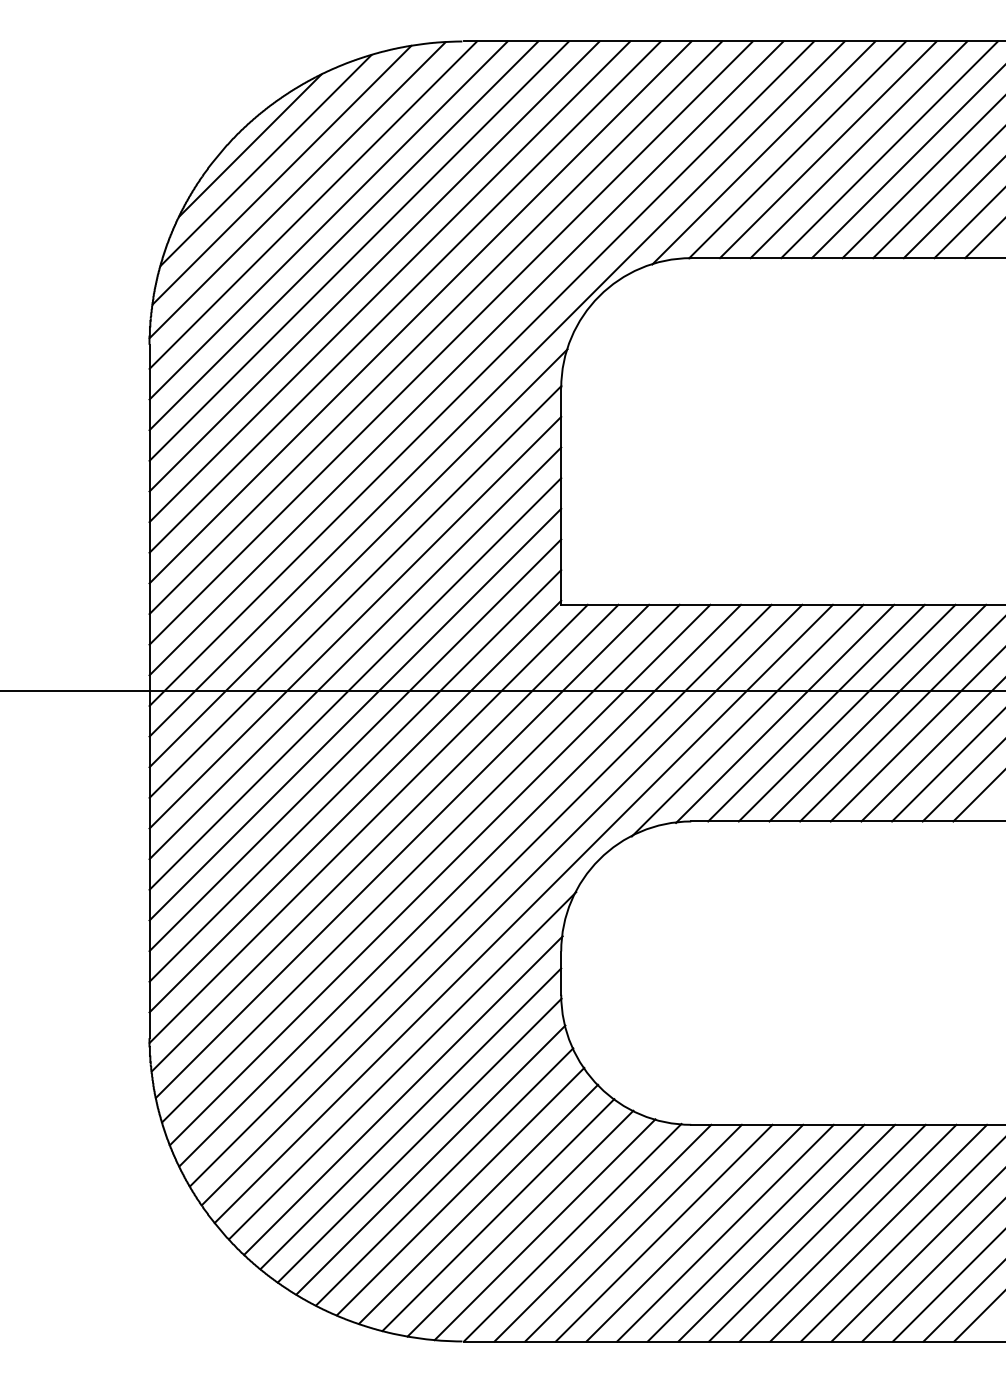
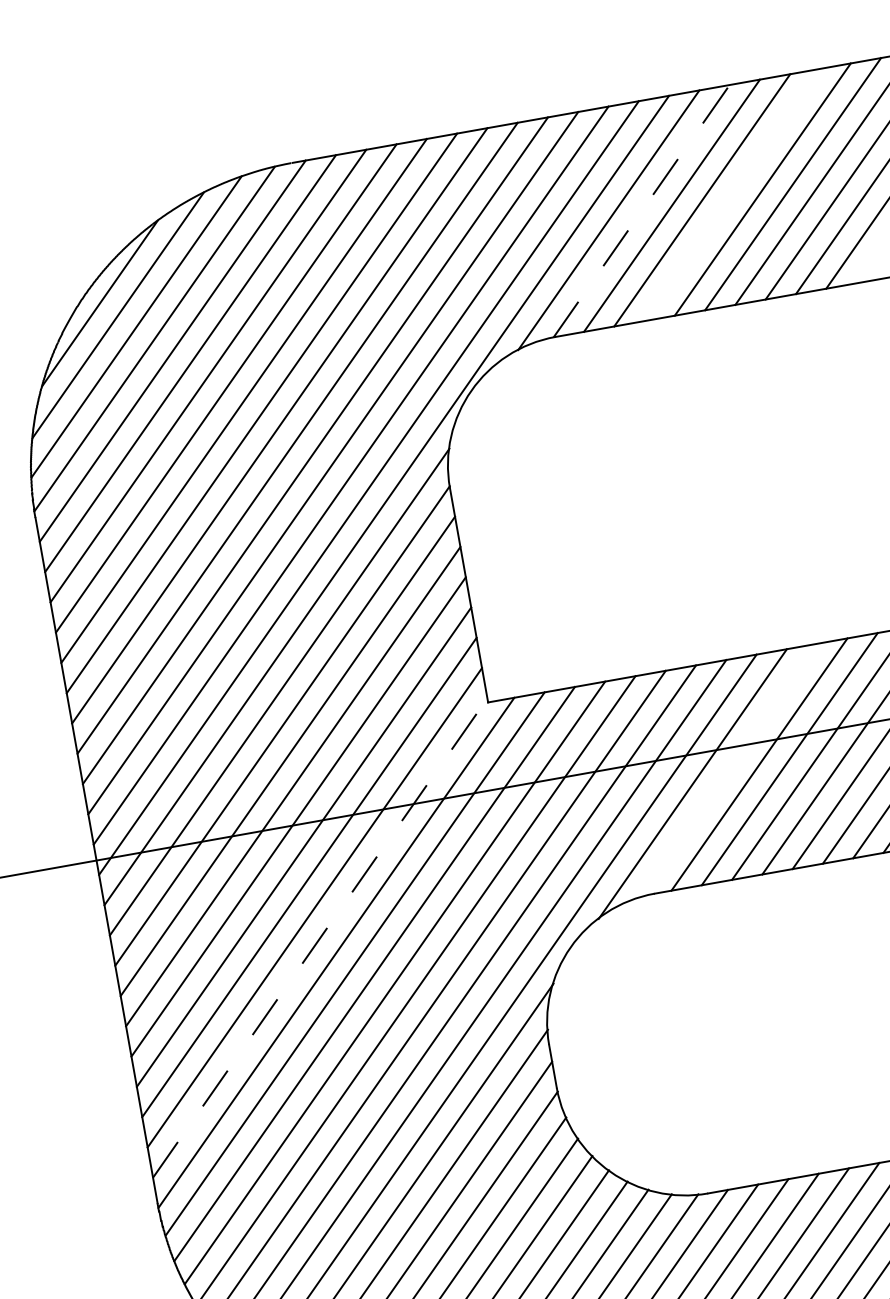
line: (797, 149) -> (641, 210), solid -> dashed
line: (889, 149) -> (732, 194), removed
line: (785, 713) -> (728, 770), removed
line: (355, 806) -> (320, 937), solid -> dashed

